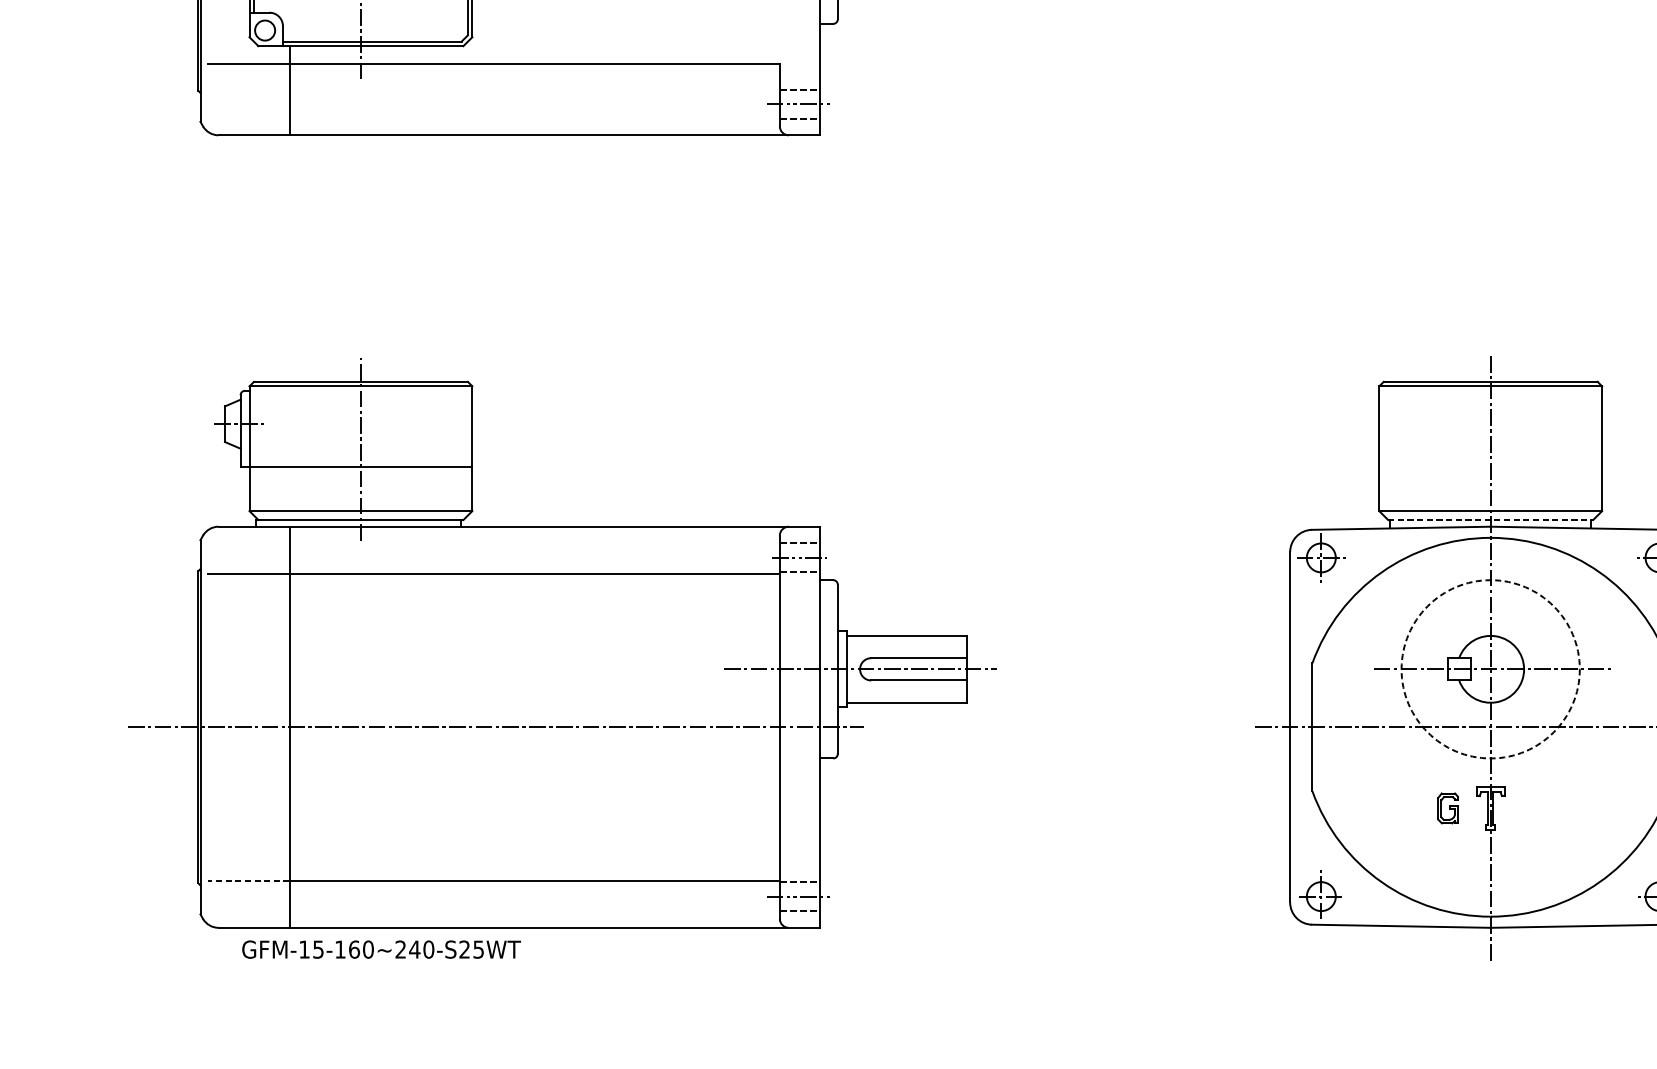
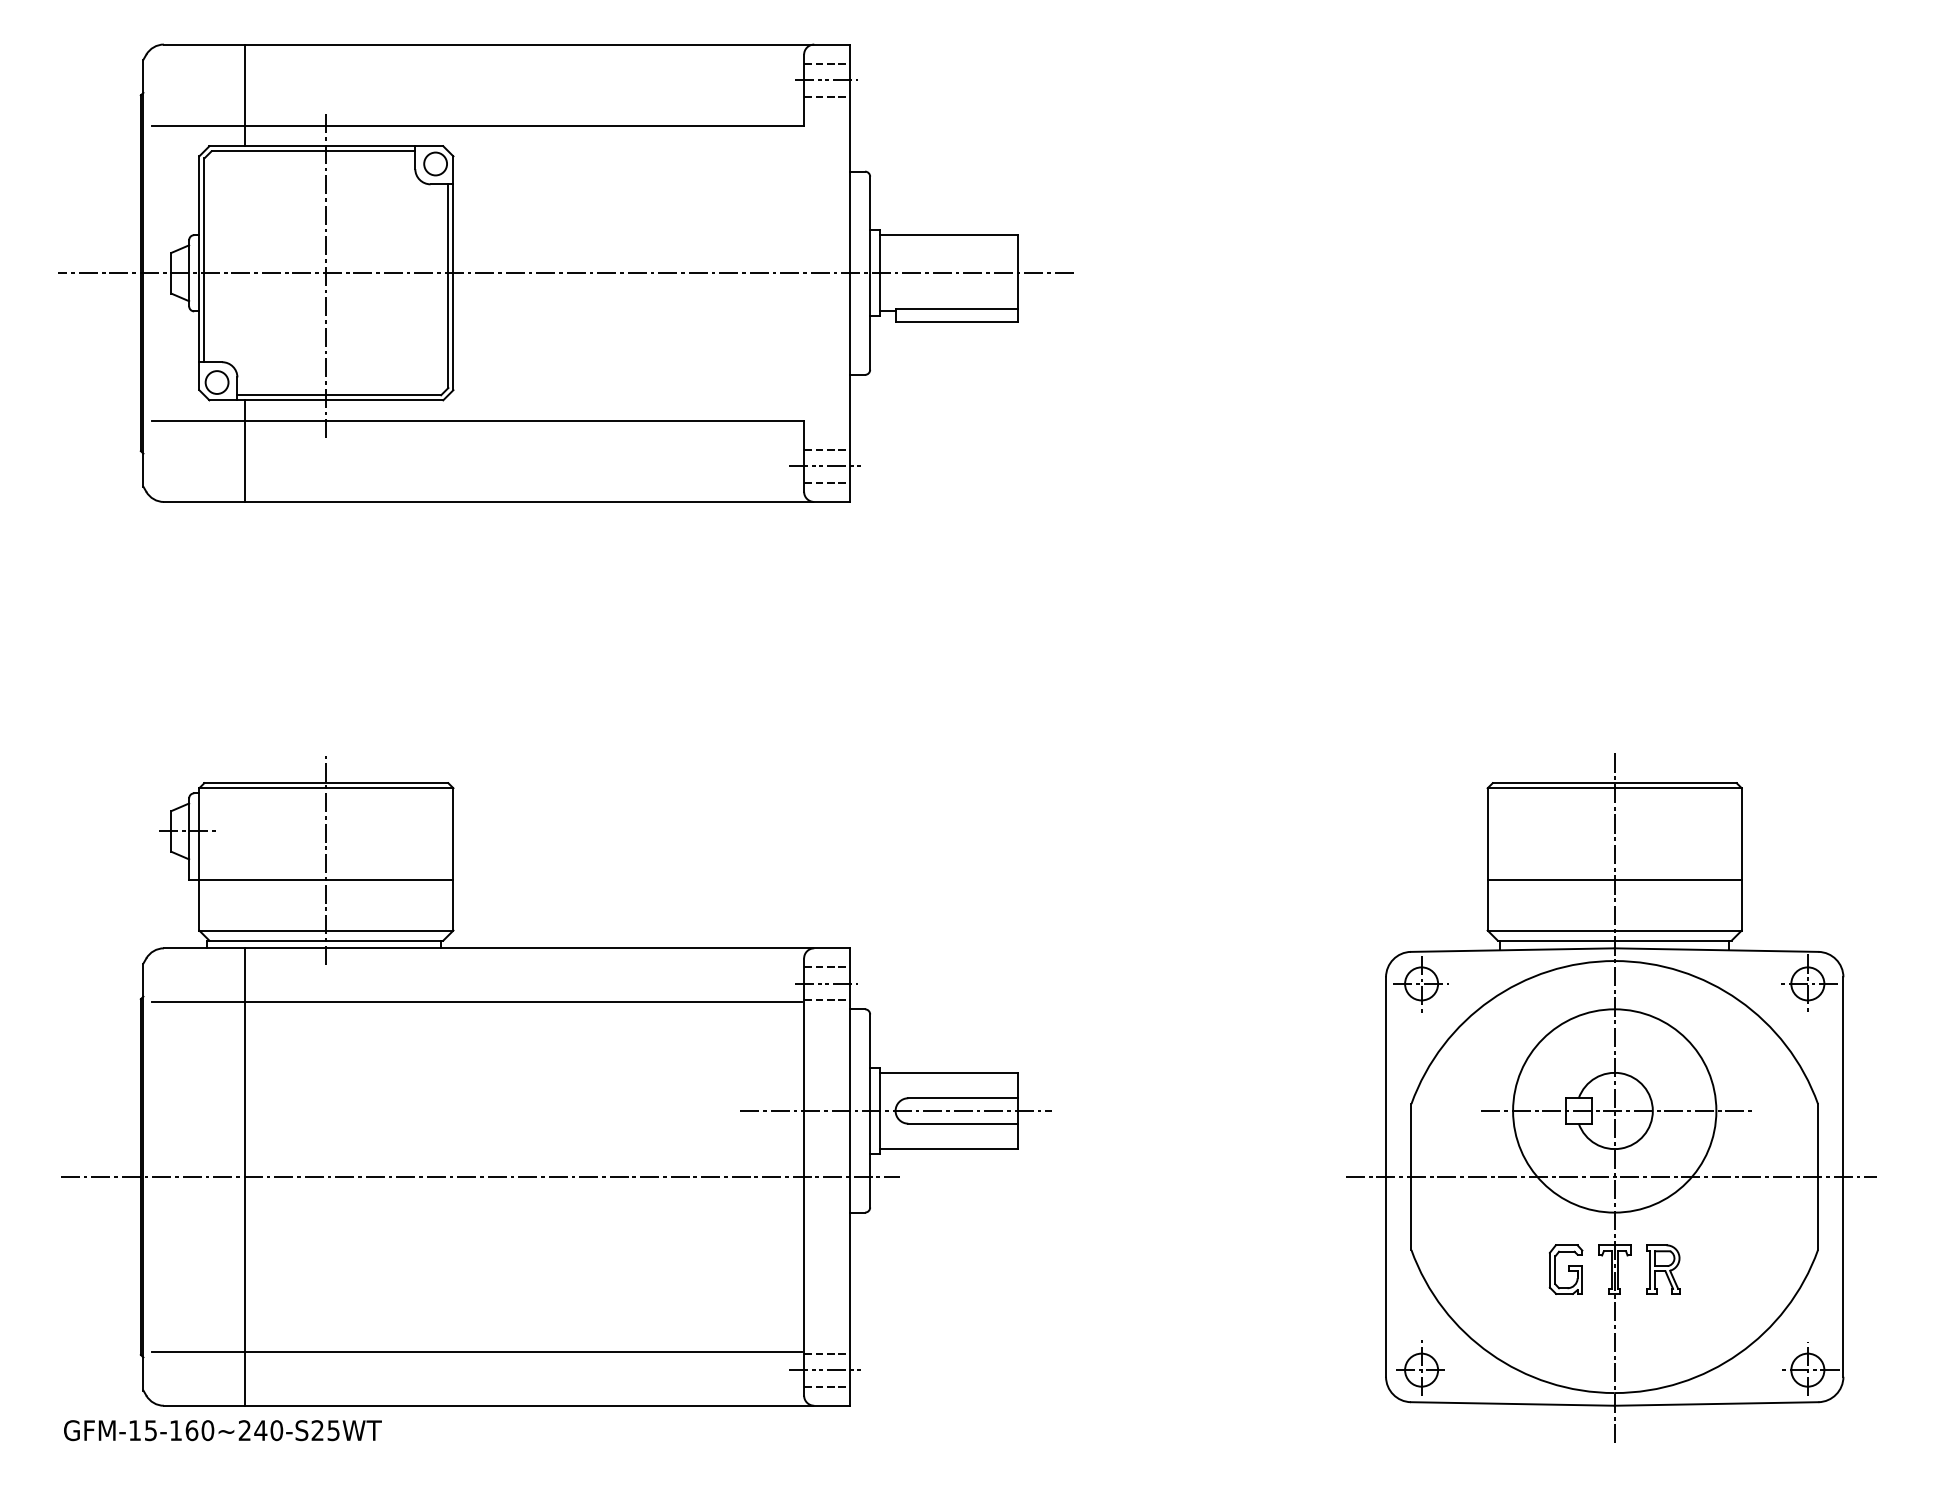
line: (1490, 466) -> (1614, 879), added
line: (1490, 519) -> (1614, 940), dashed -> solid
circle: (1490, 668) -> (1614, 1110), dashed -> solid
part: (1447, 808) -> (1565, 1269), size x1.43
part: (1533, 808) -> (1663, 1269), added
line: (248, 880) -> (198, 1351), dashed -> solid
text: (381, 949) -> (222, 1430), moved

